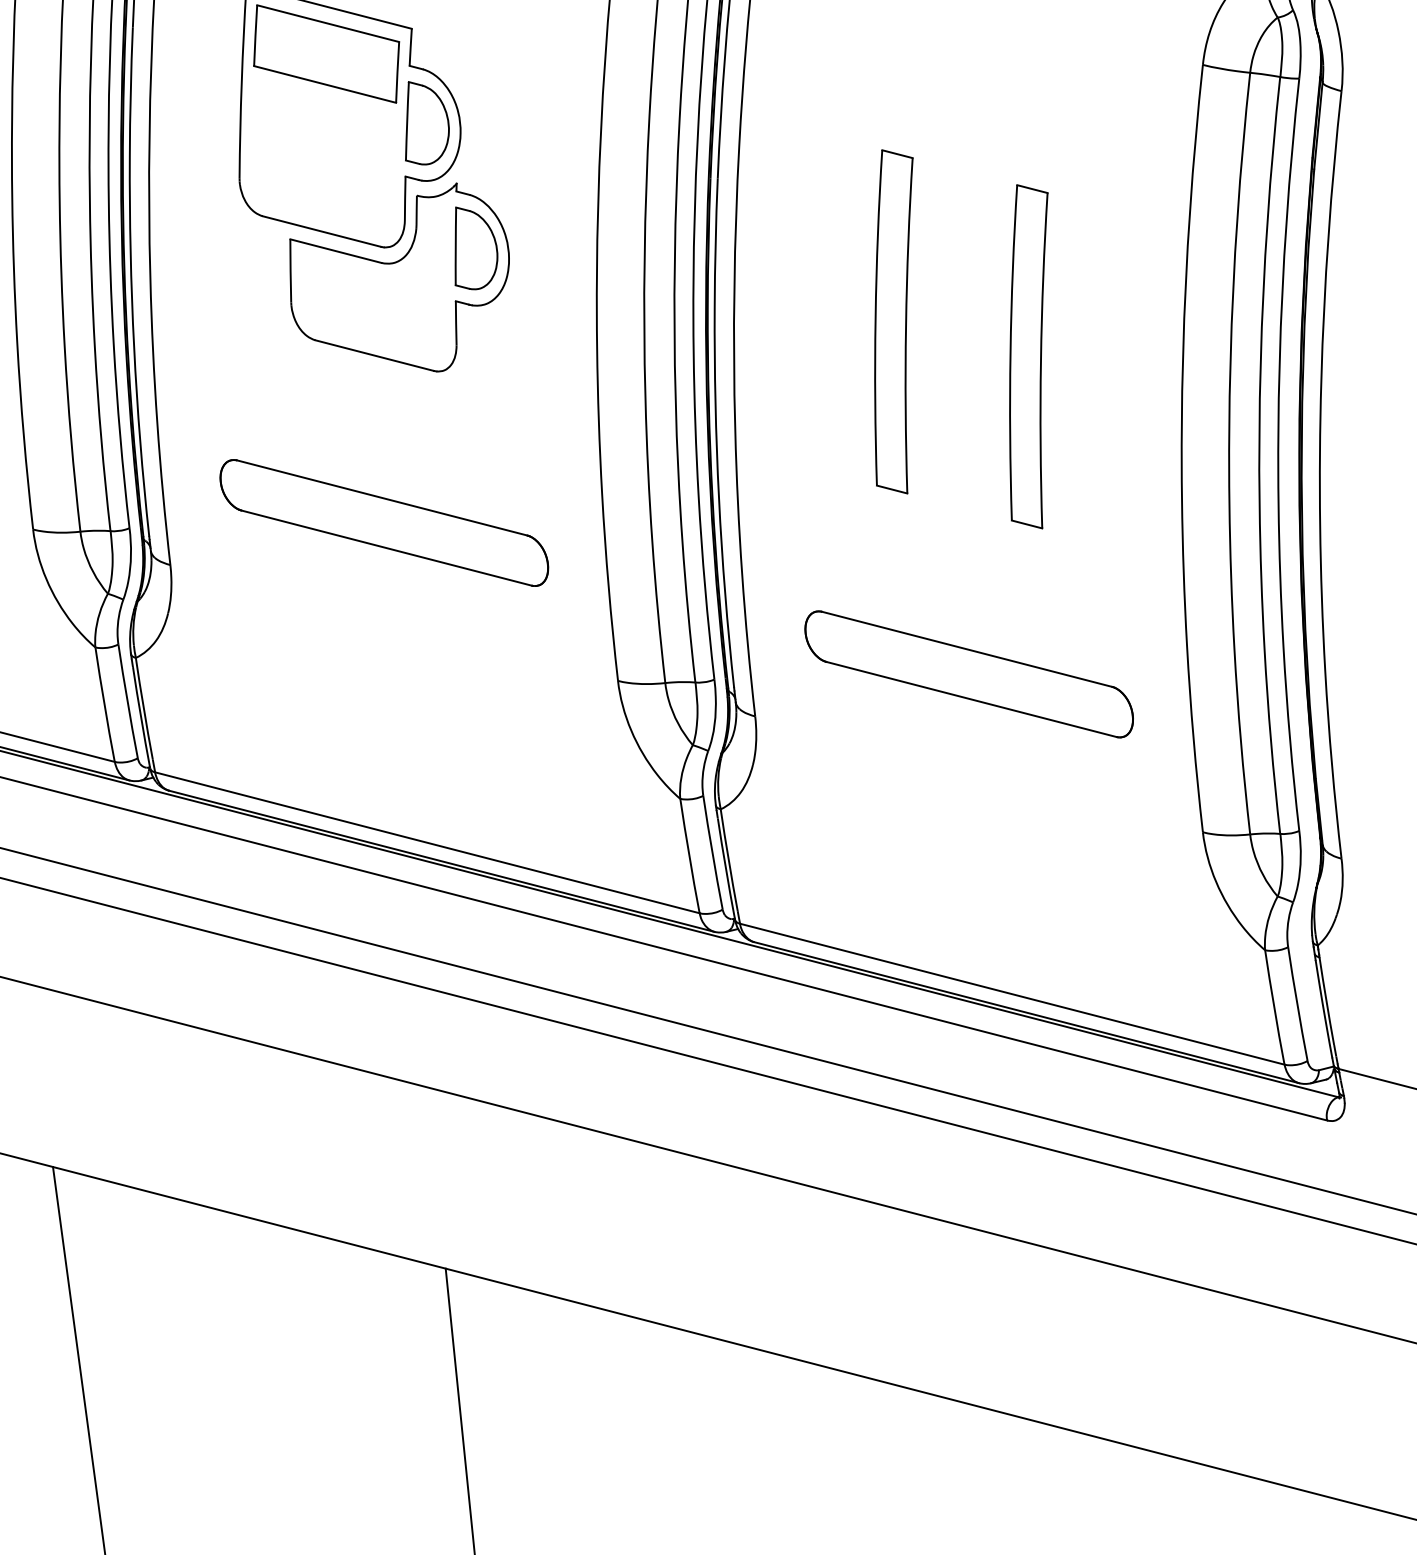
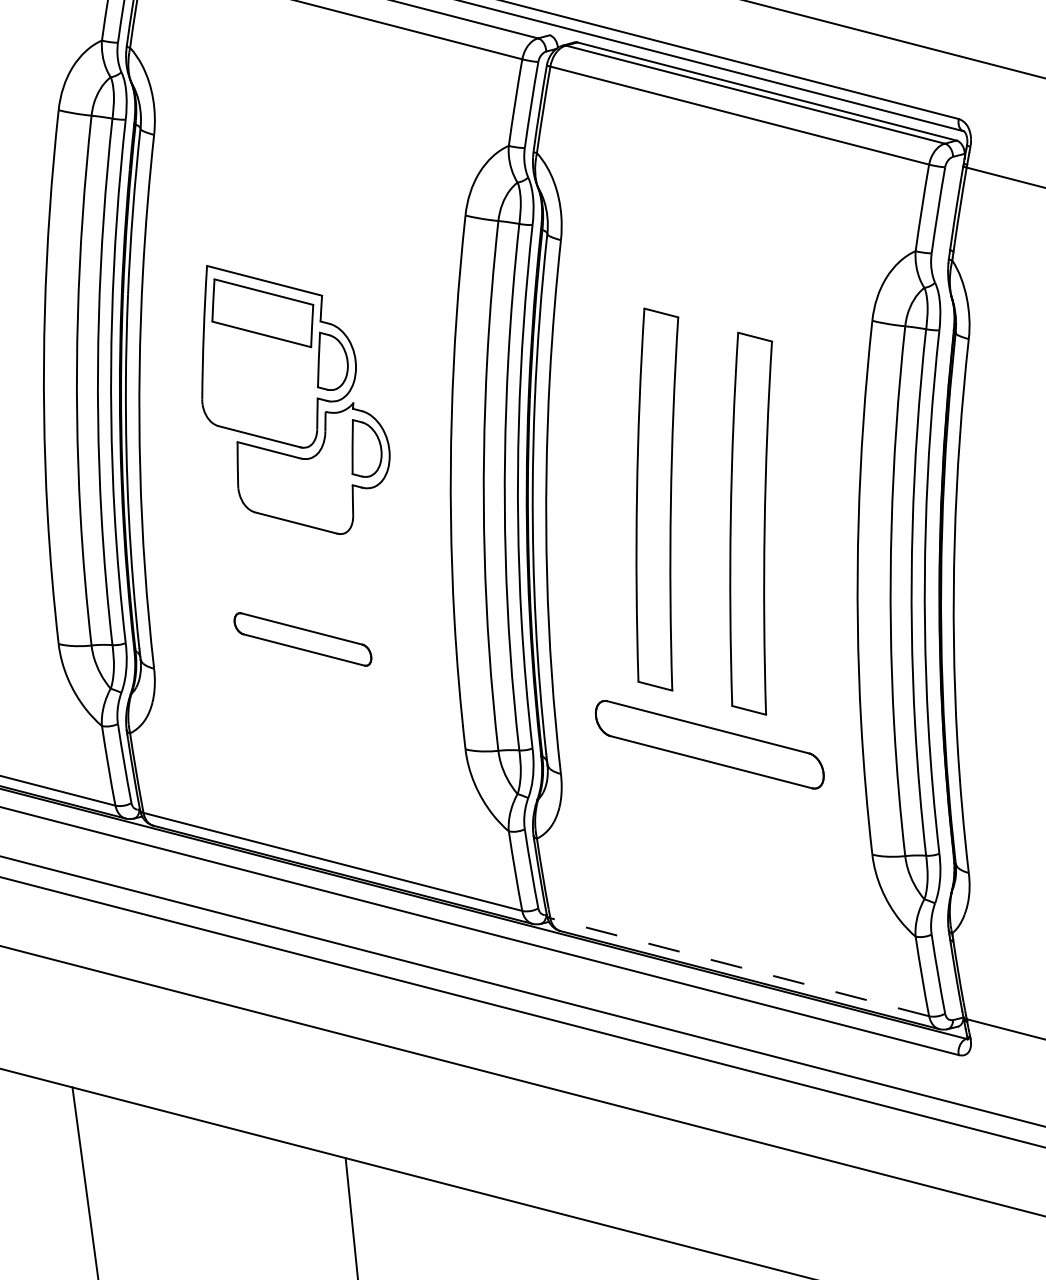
part: (894, 321) -> (657, 499), size x1.6
part: (1029, 356) -> (751, 523), size x1.6
part: (383, 523) -> (302, 639), size x0.6
line: (1011, 994) -> (739, 967), solid -> dashed

